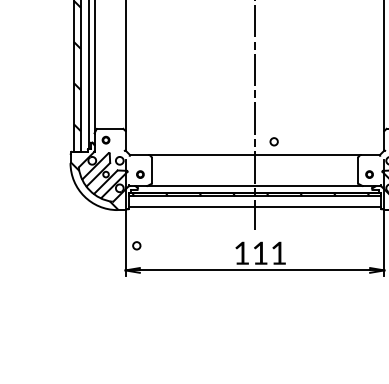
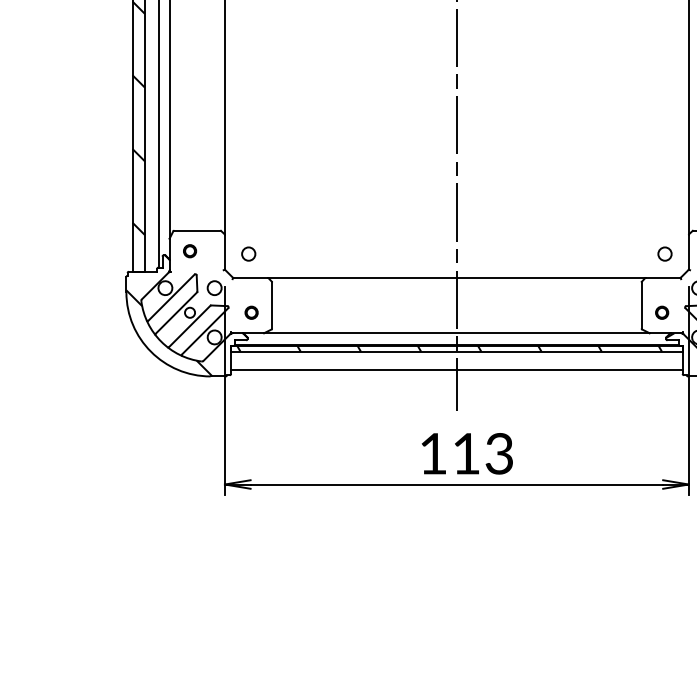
circle: (273, 141) -> (663, 253), moved
circle: (136, 245) -> (248, 253), moved
text: (278, 252) -> (498, 452), 111 -> 113

